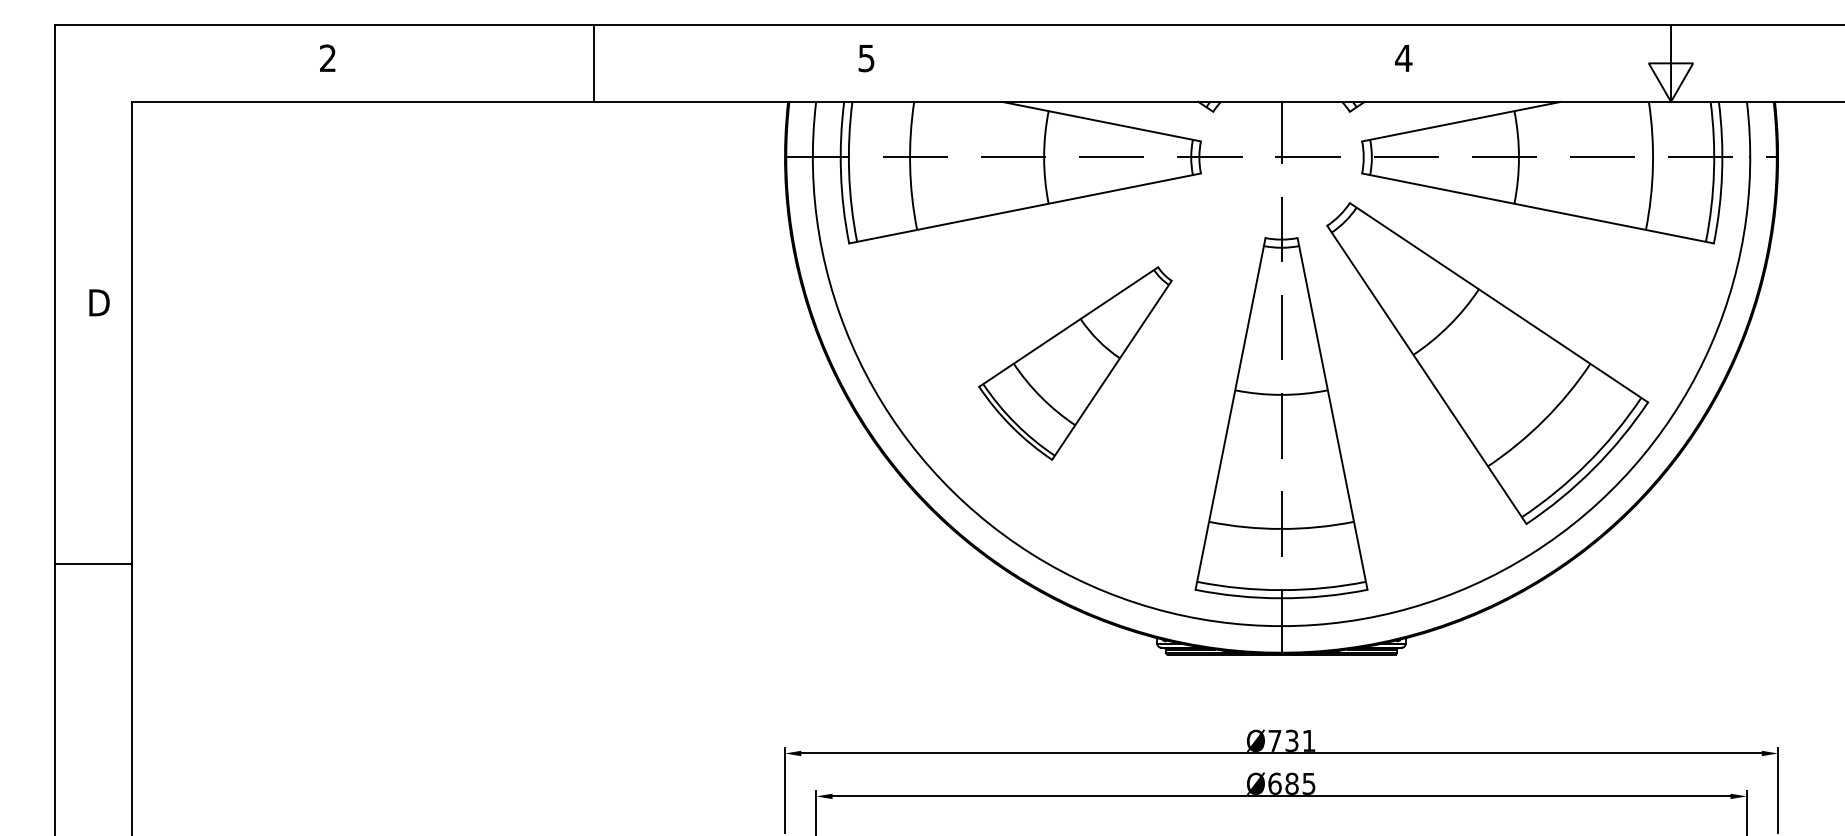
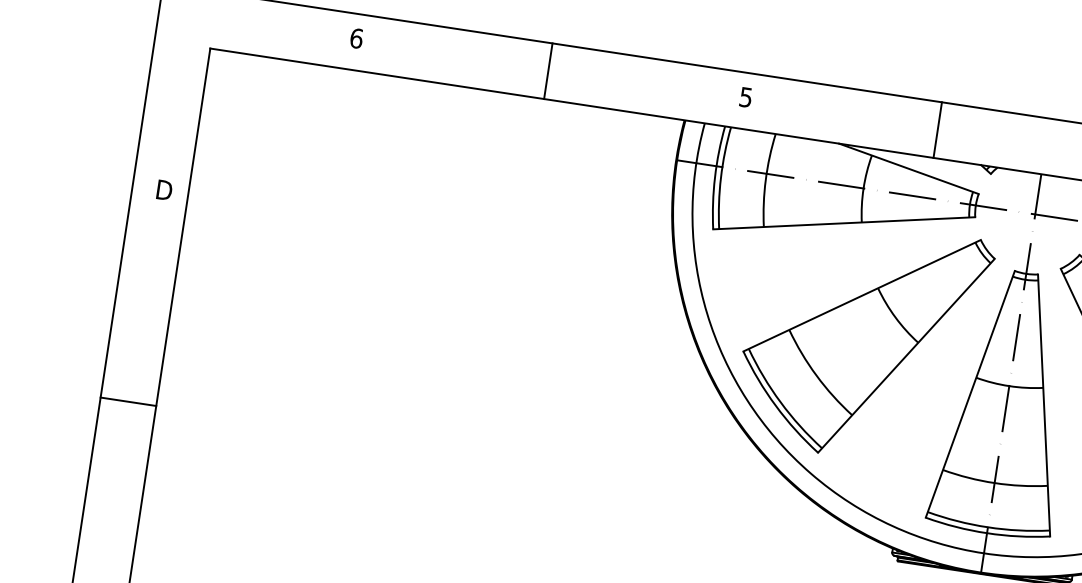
text: (327, 58) -> (356, 38), 2 -> 6
line: (1132, 62) -> (937, 129), added
part: (1075, 363) -> (863, 340), size x1.67
line: (93, 564) -> (128, 401), moved

